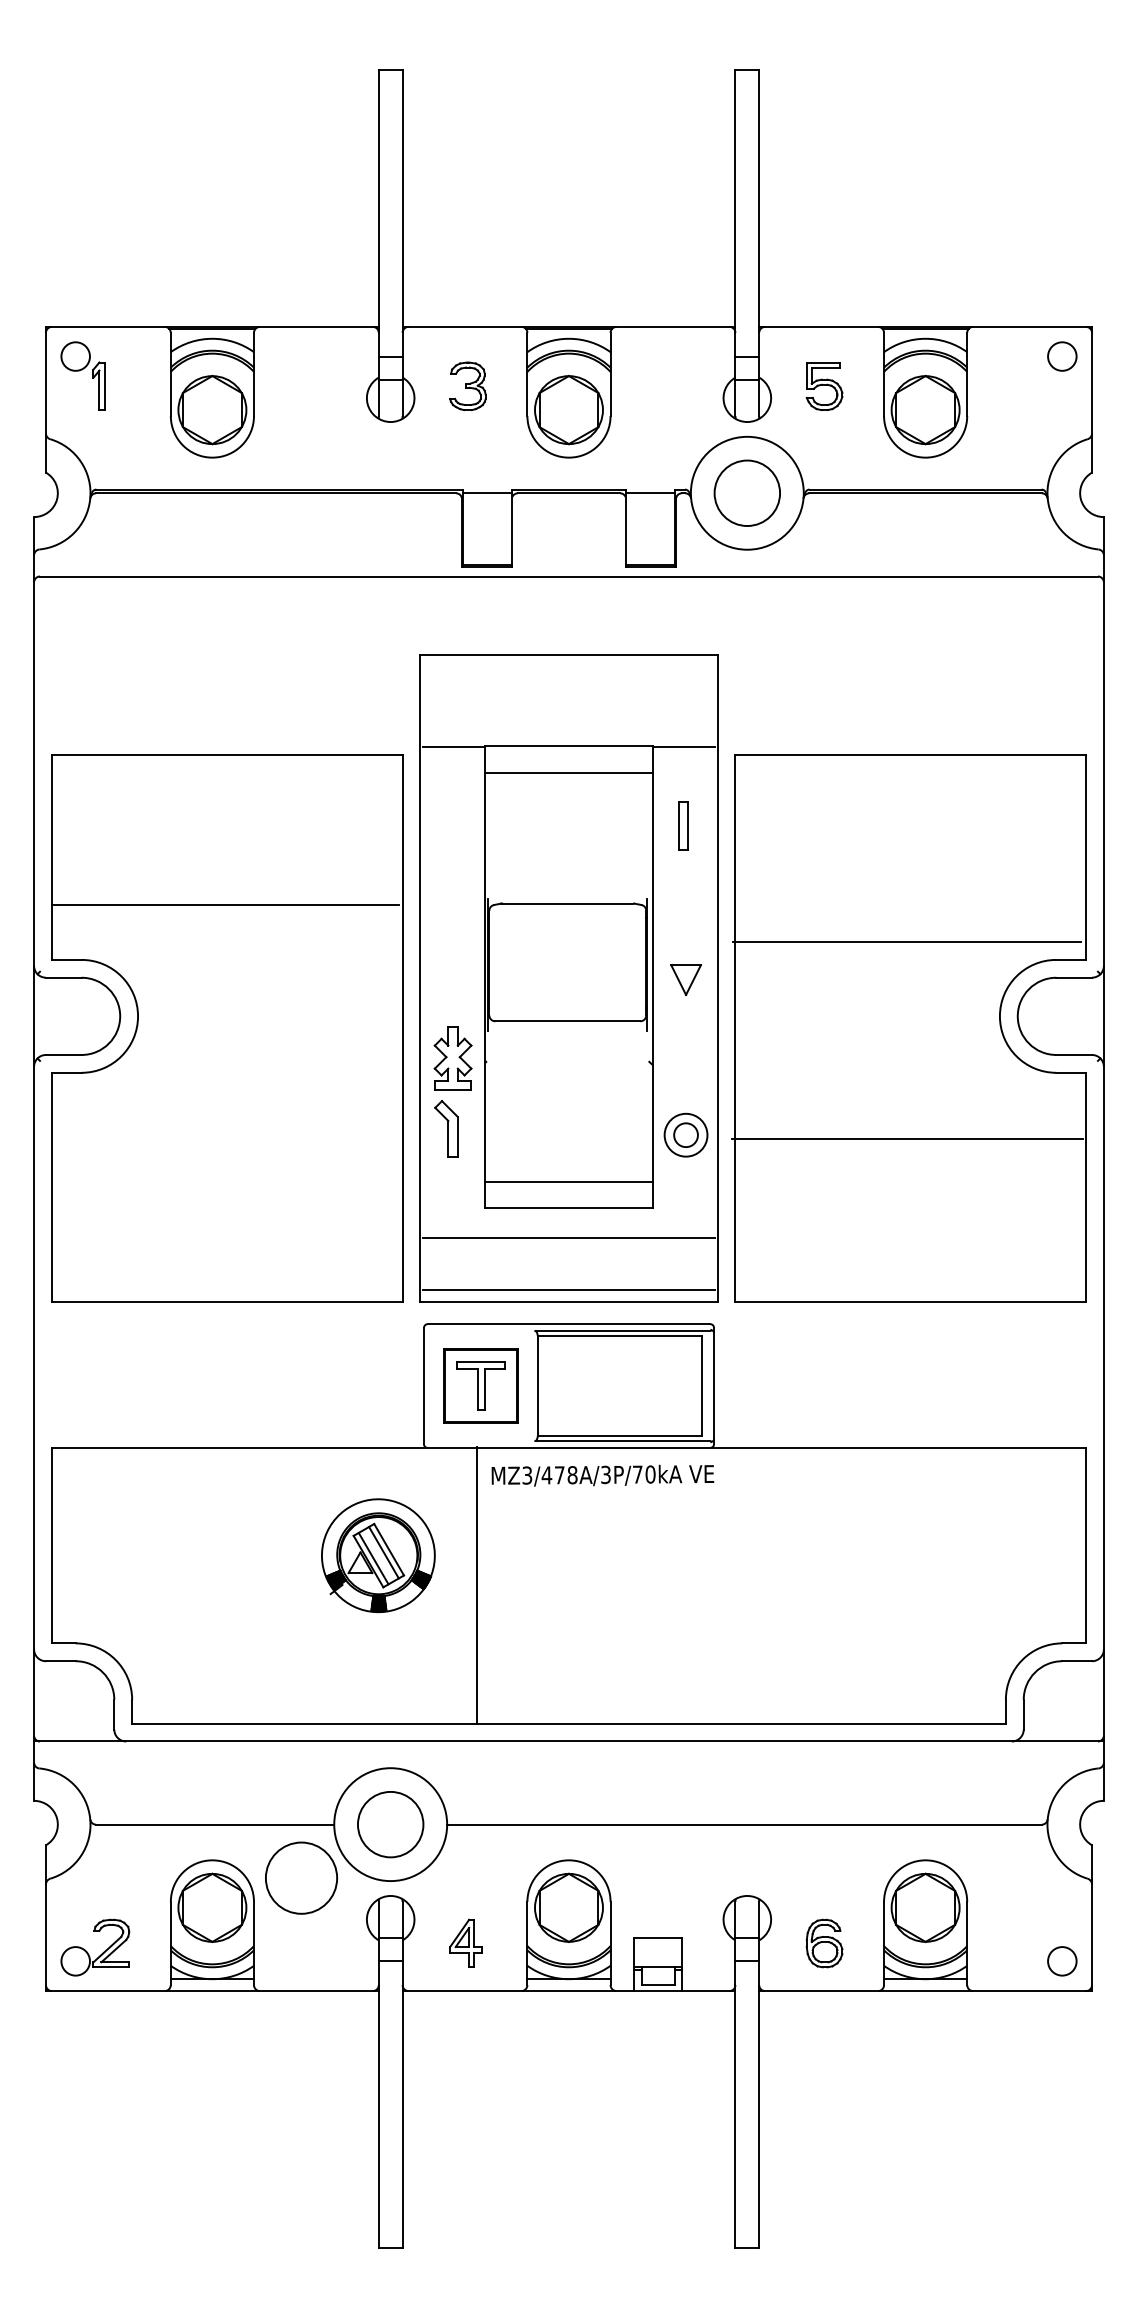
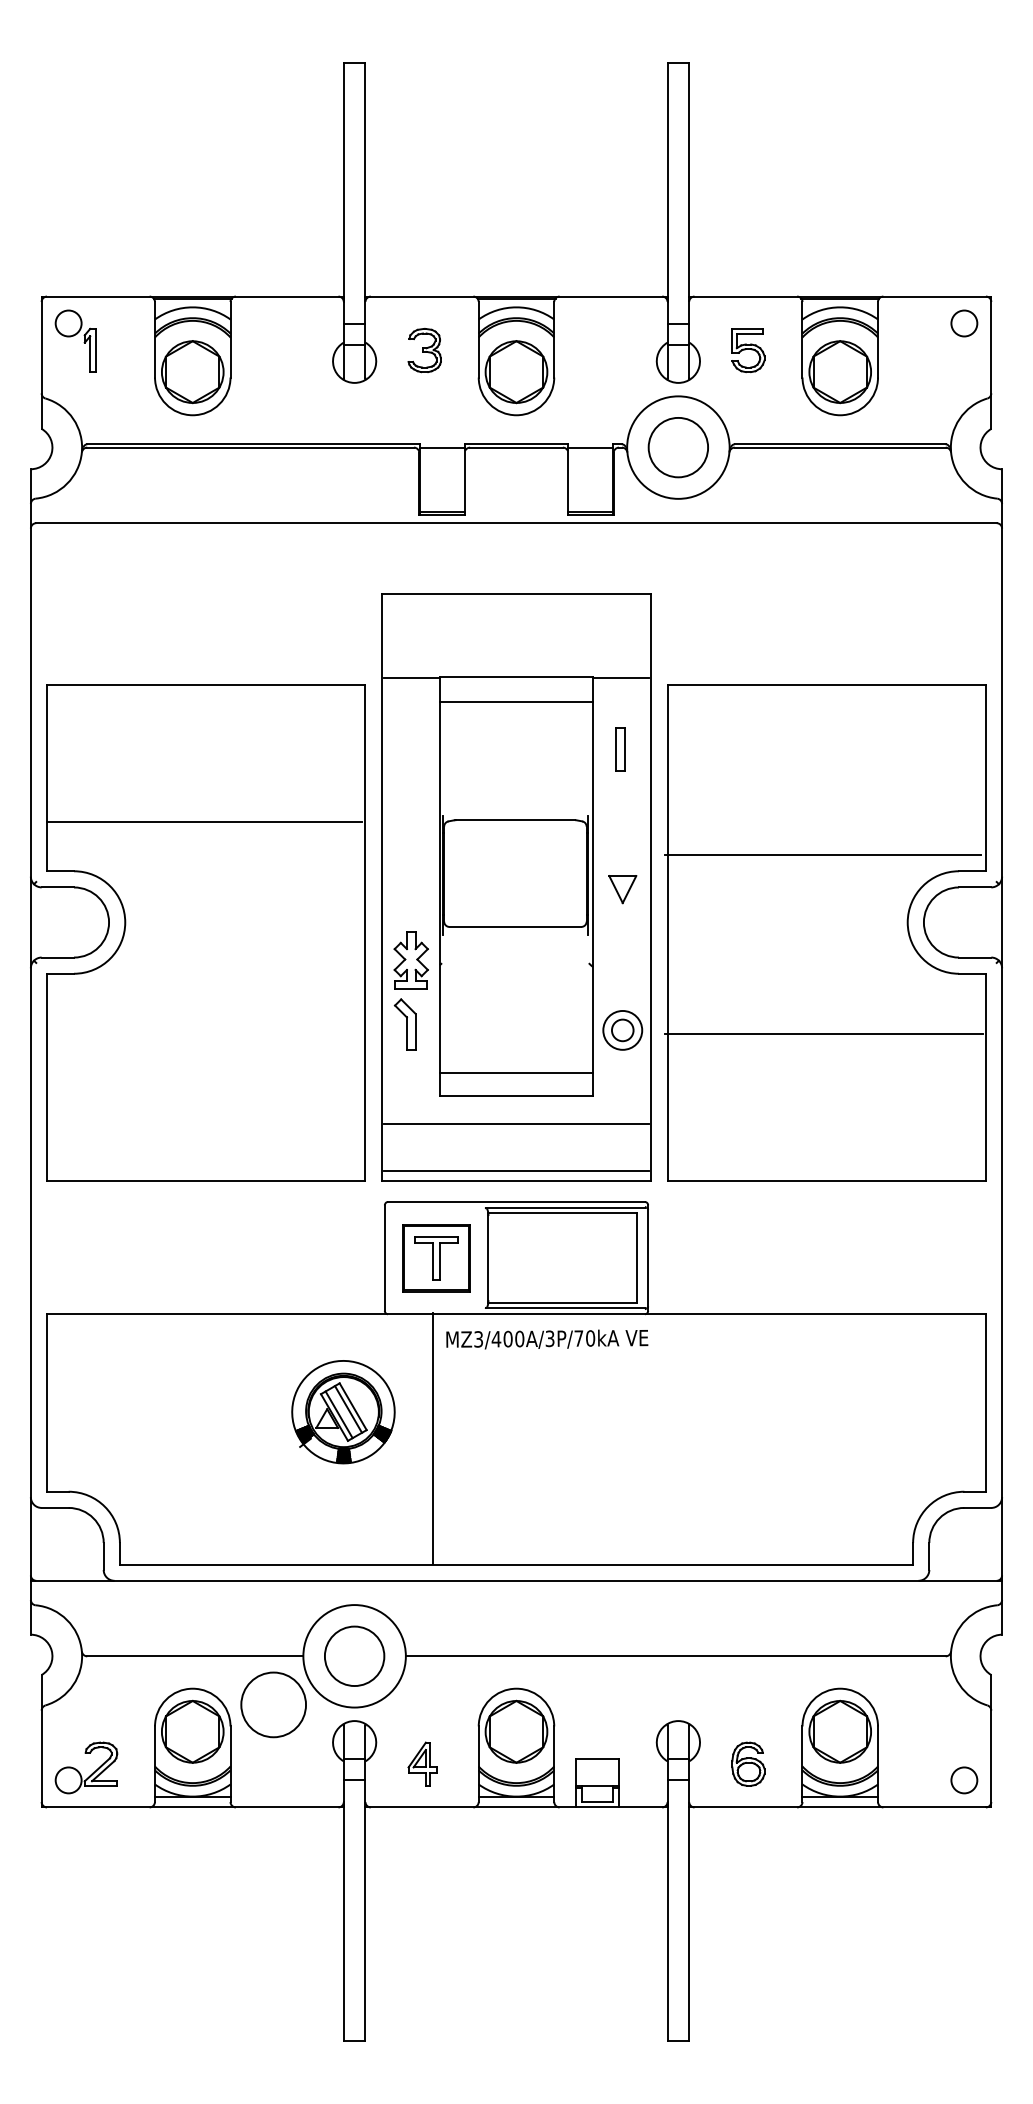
text: (565, 1474) -> (513, 1338), MZ3/478A/3P/70kA -> MZ3/400A/3P/70kA

